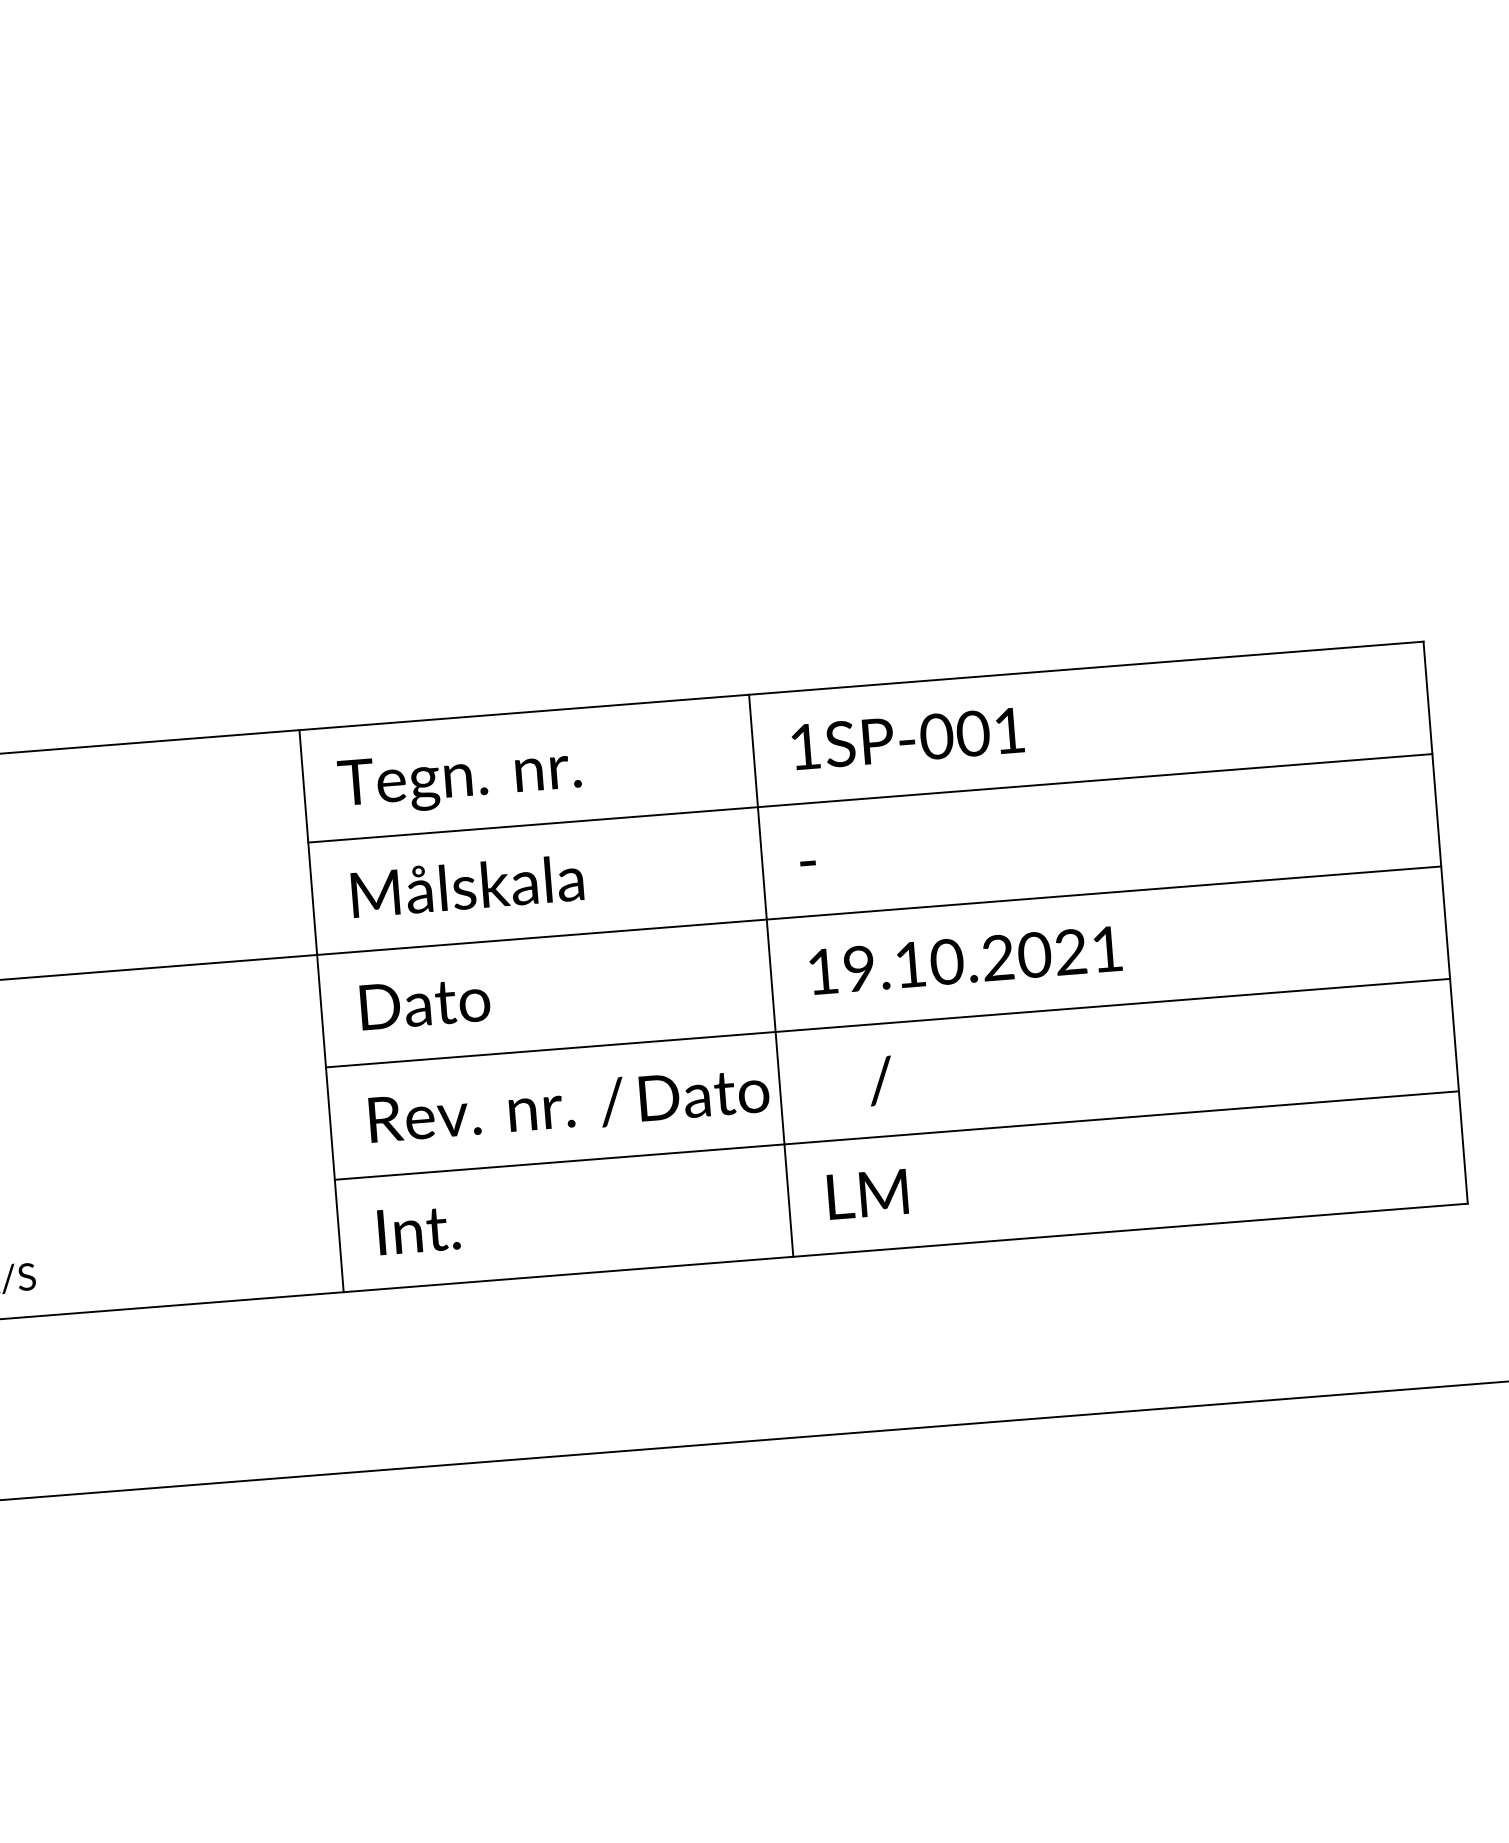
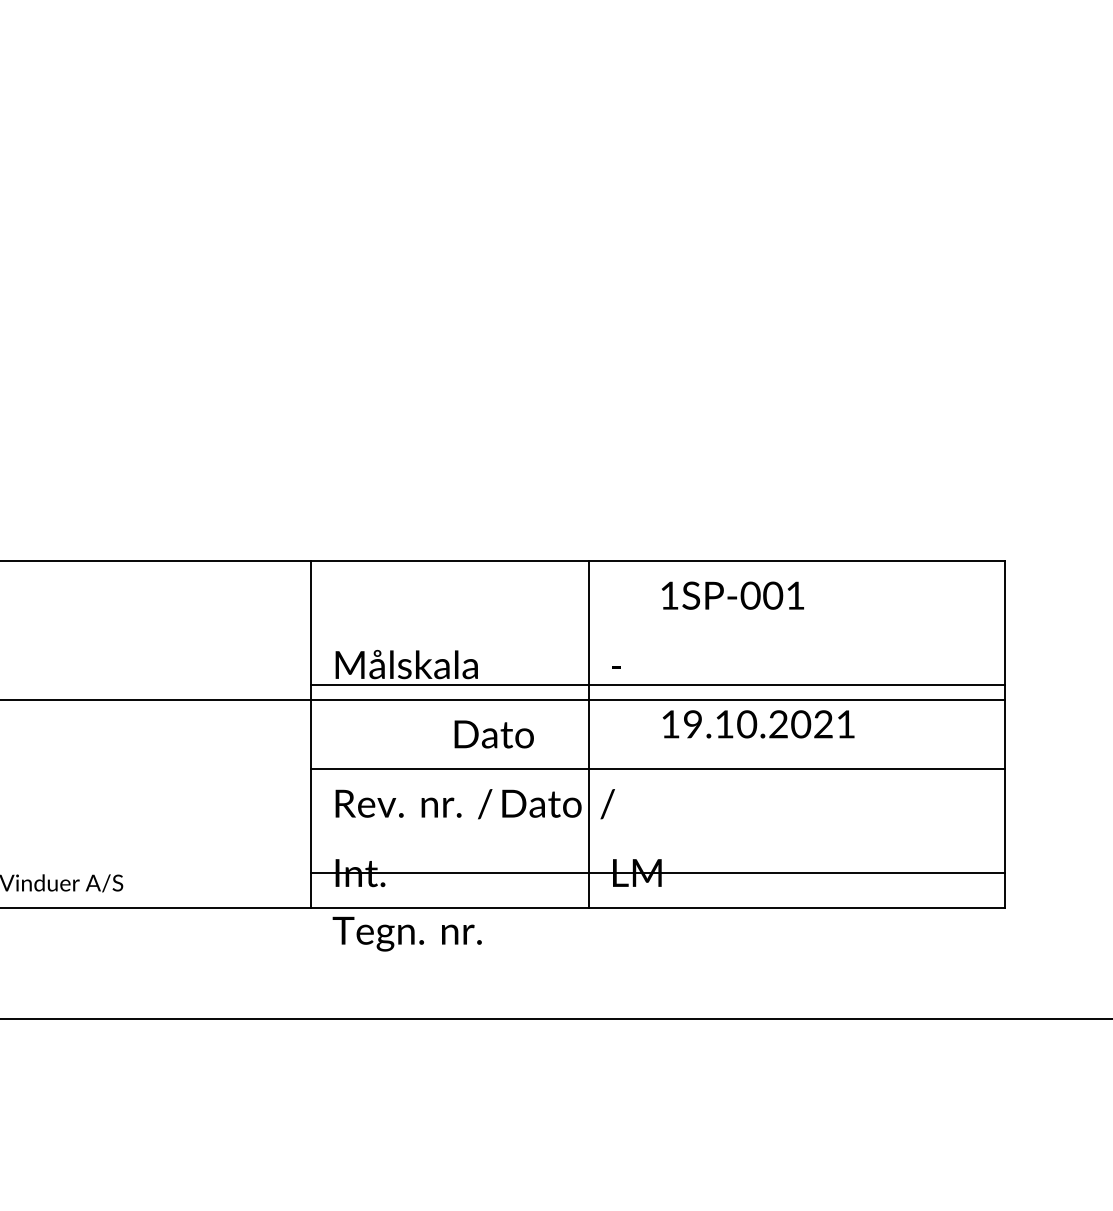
text: (907, 738) -> (732, 595), moved
text: (458, 778) -> (406, 933), moved
line: (869, 798) -> (657, 685), moved
text: (965, 960) -> (758, 724), moved
text: (423, 1003) -> (493, 734), moved
text: (880, 1081) -> (607, 804), moved
line: (896, 1135) -> (657, 873), moved

